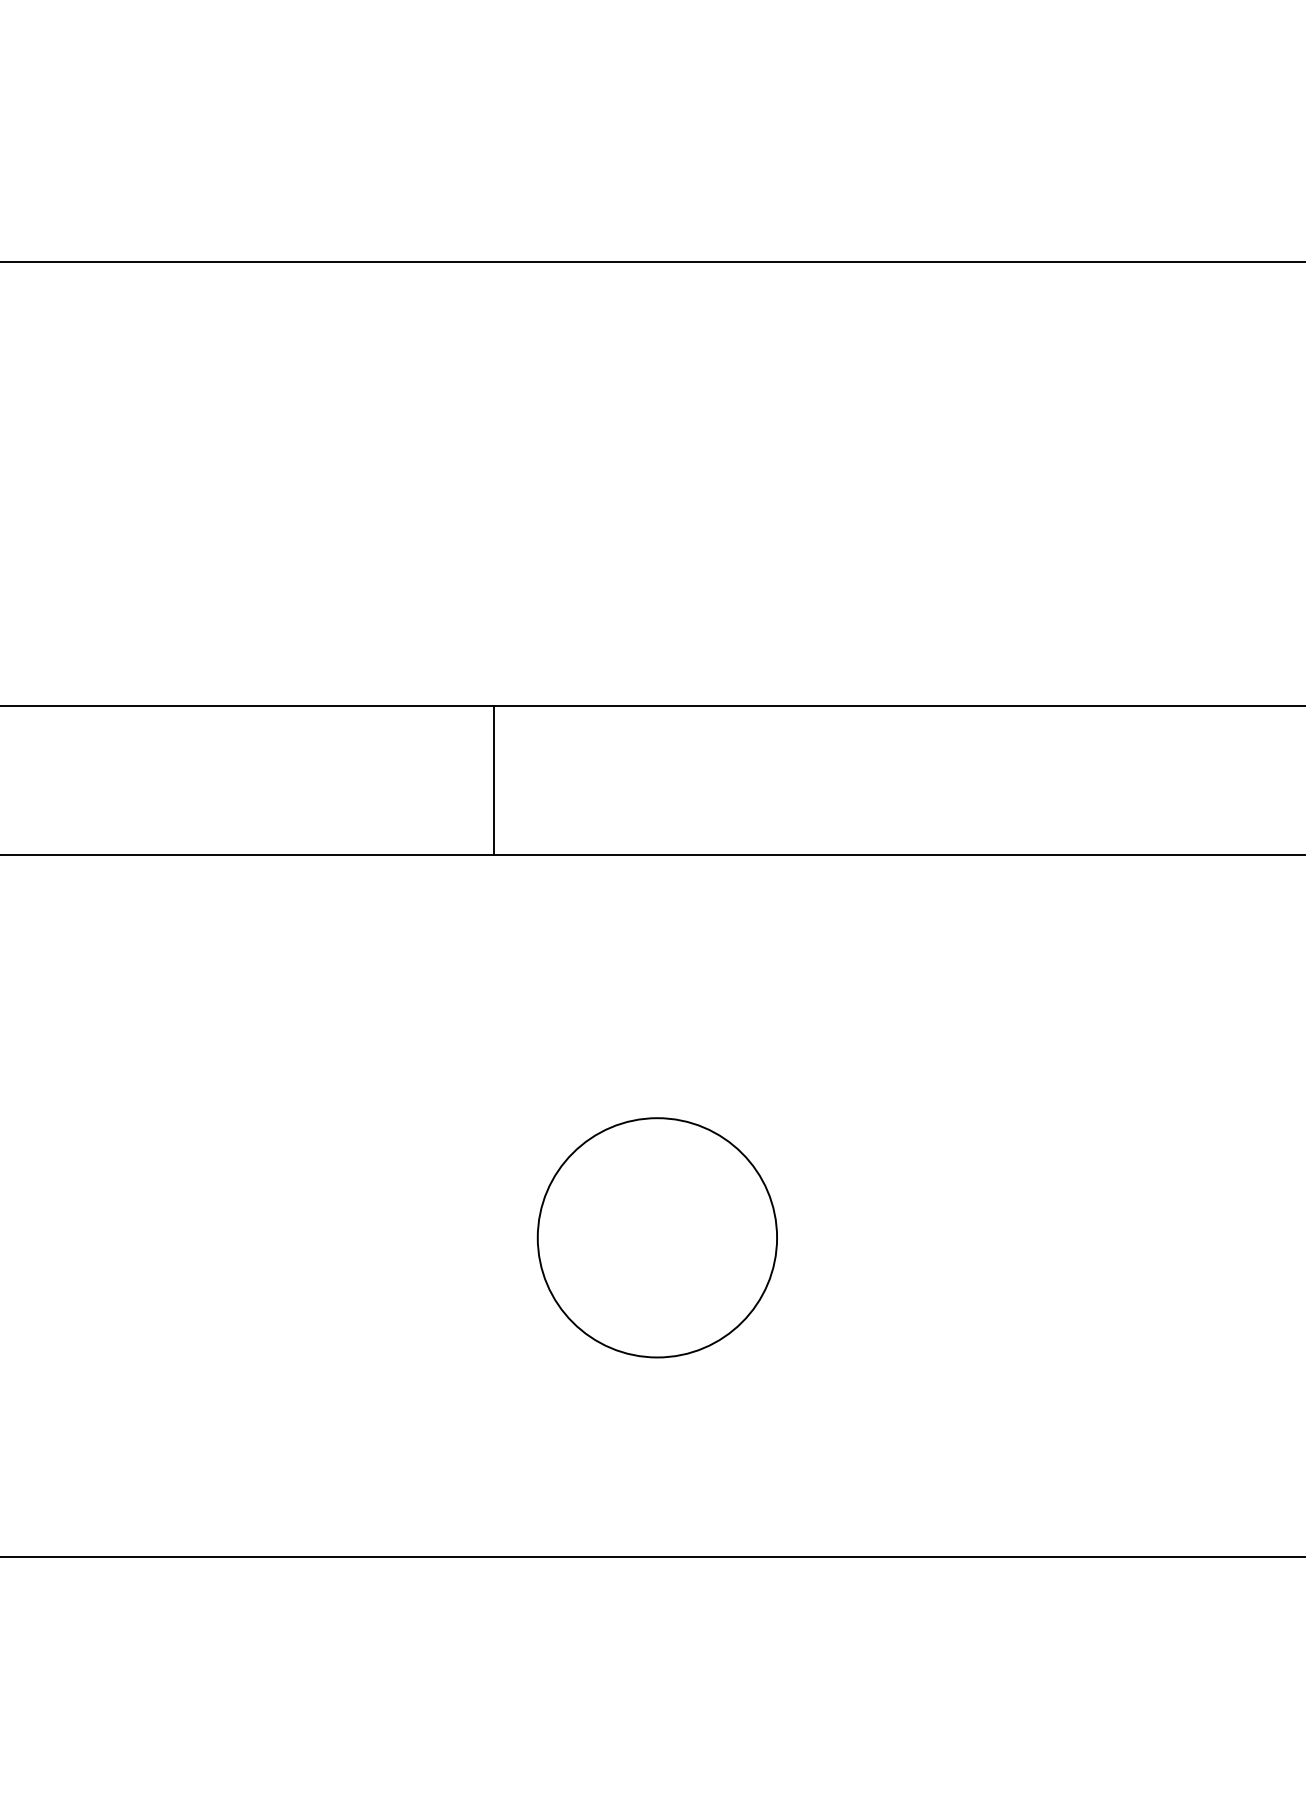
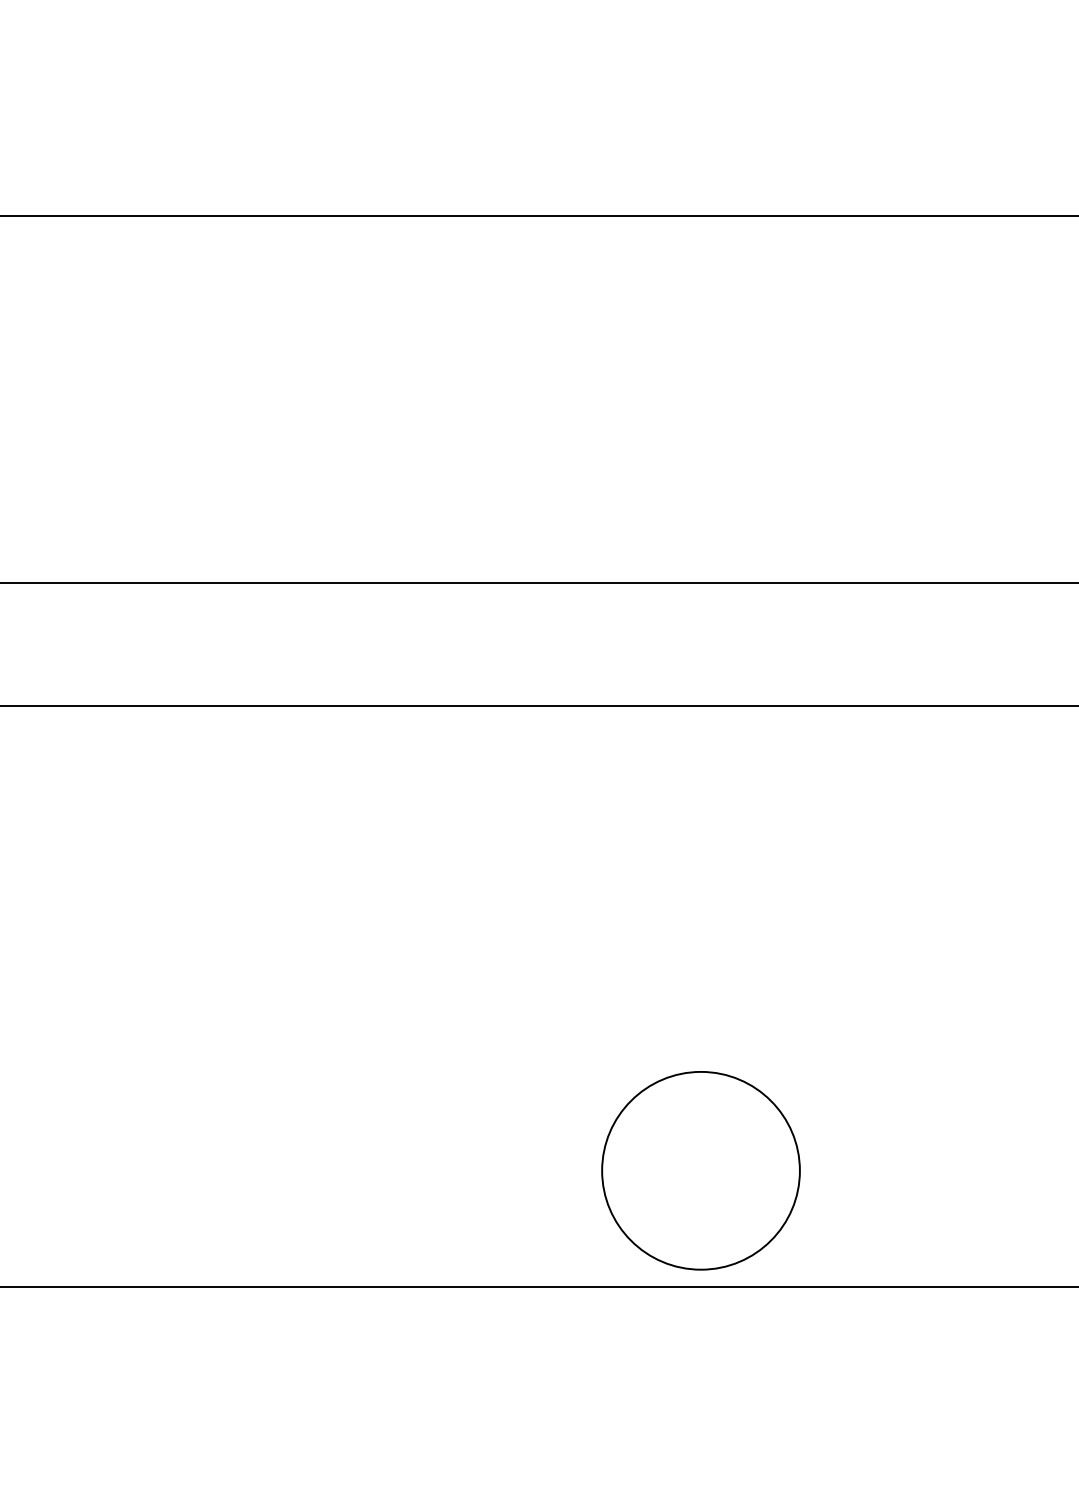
line: (493, 780) -> (407, 644), removed
circle: (656, 1237) -> (700, 1170), moved

